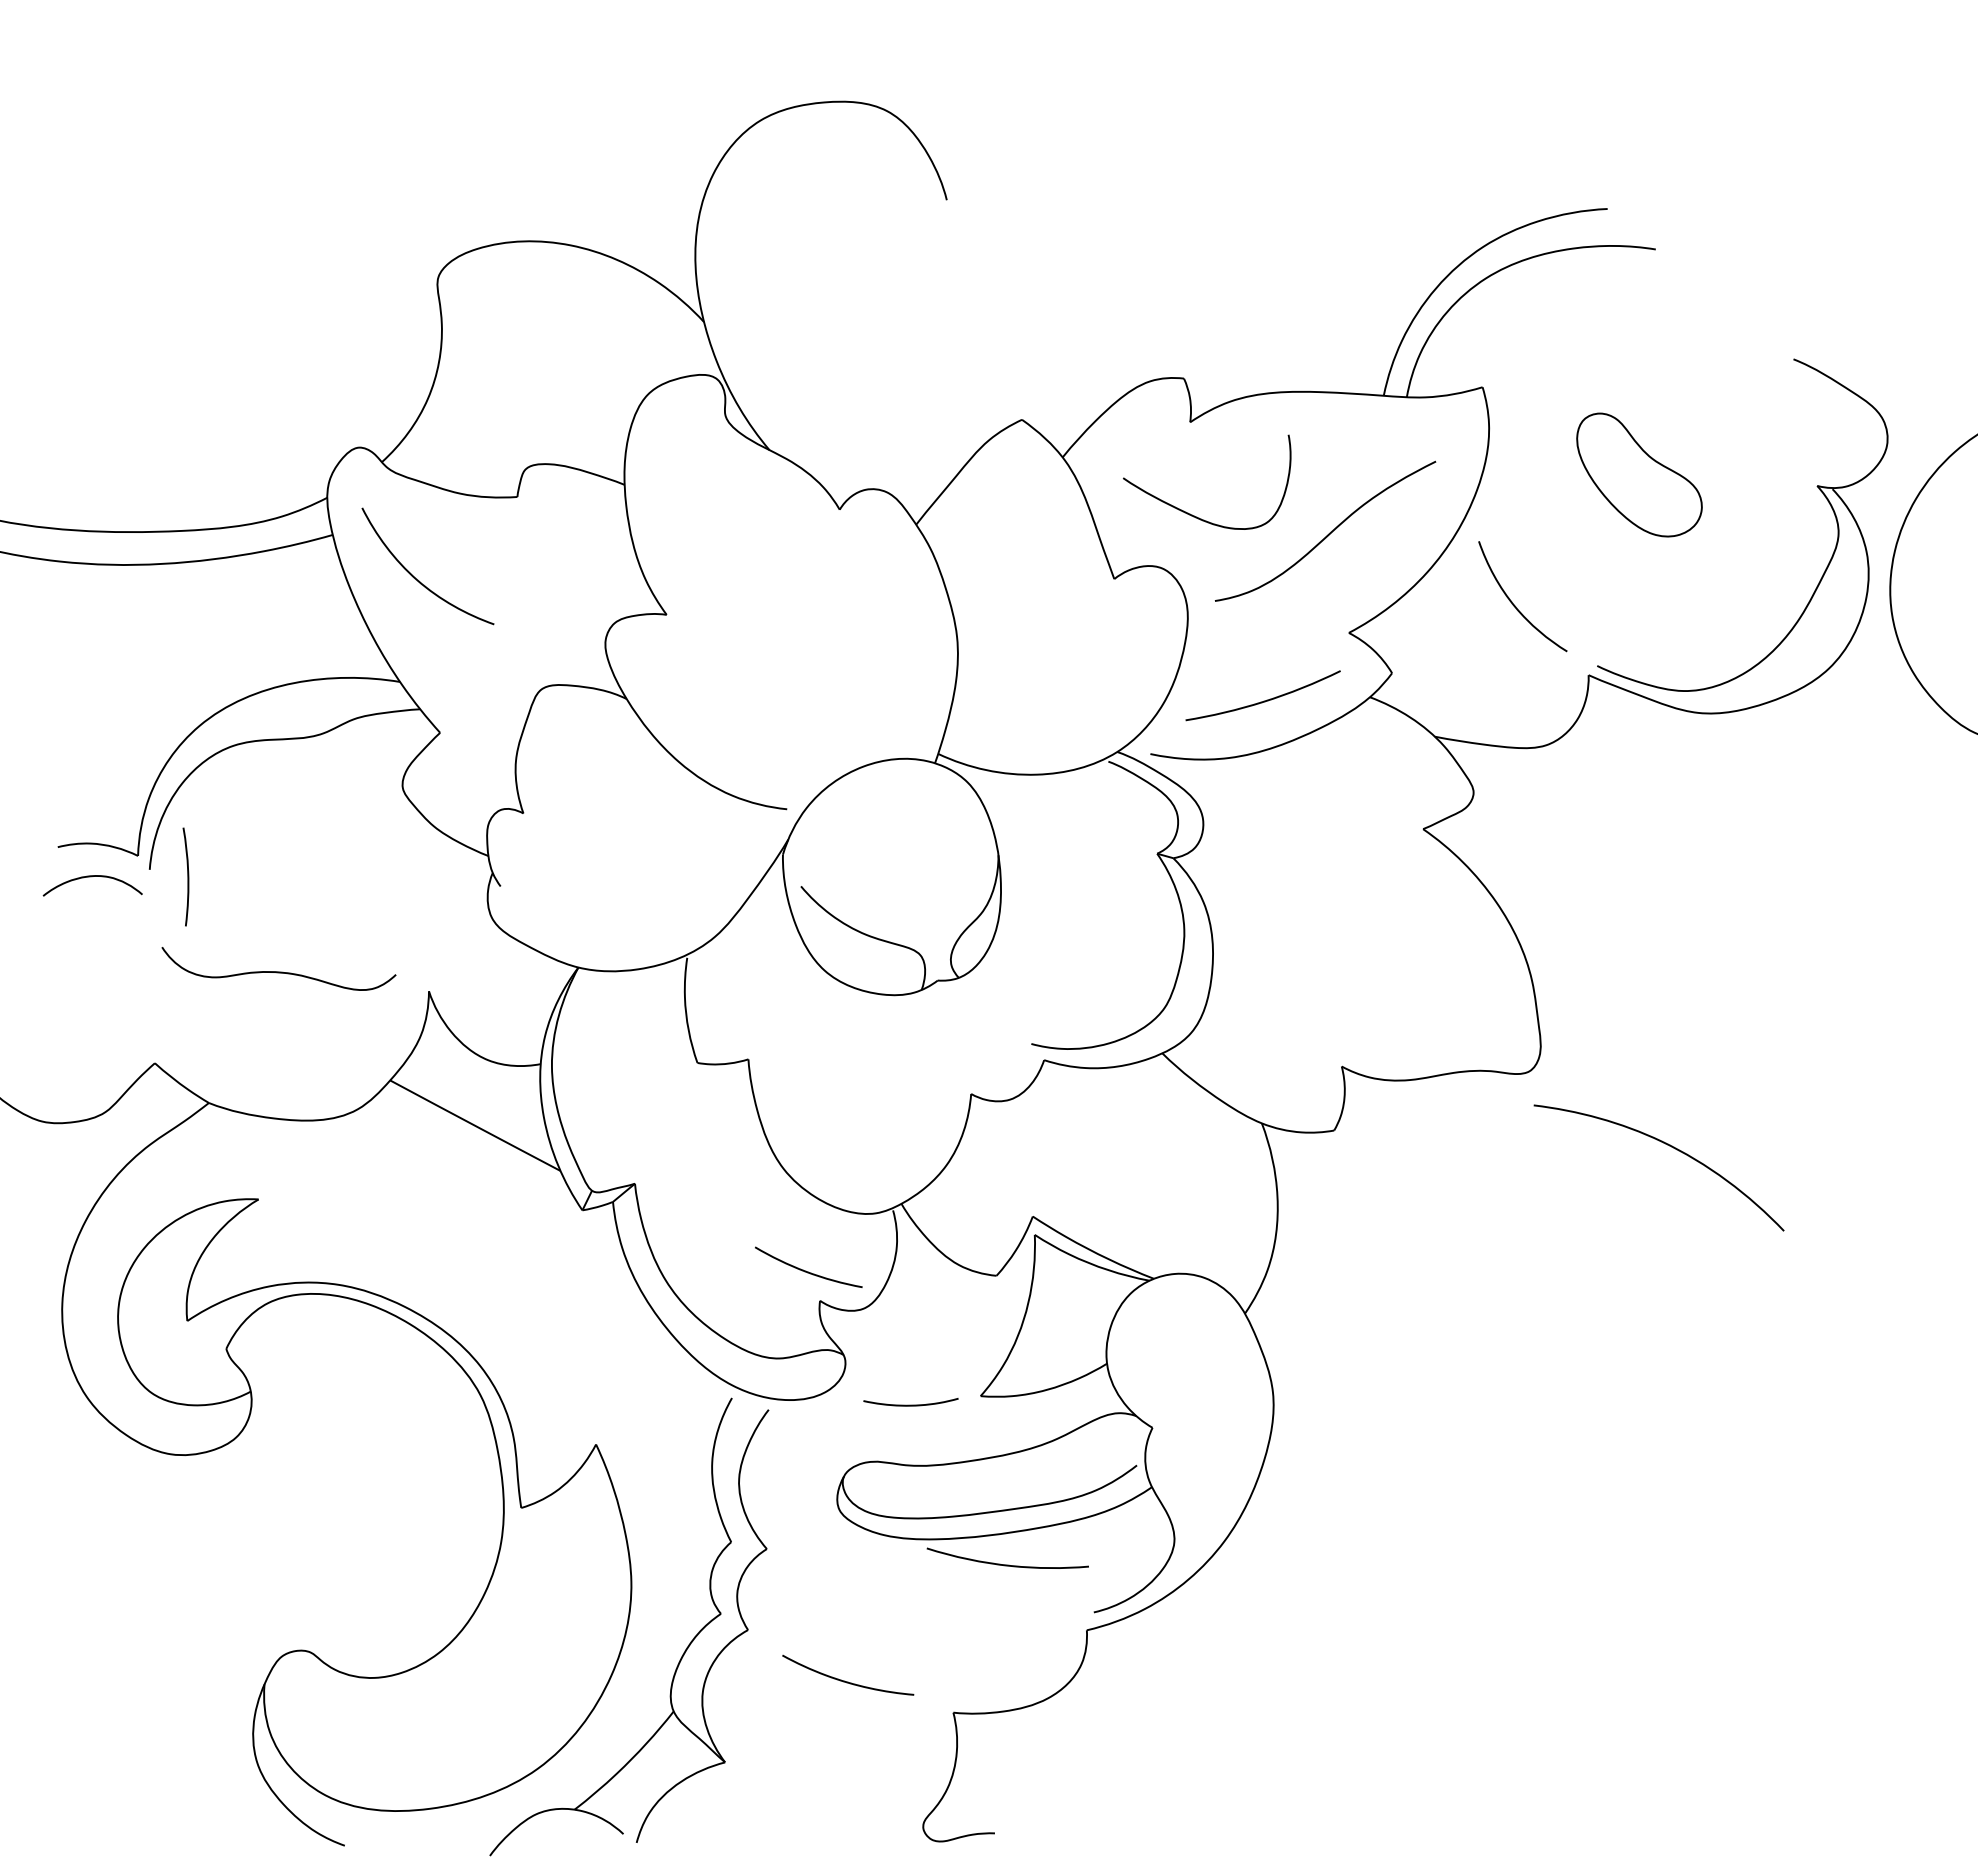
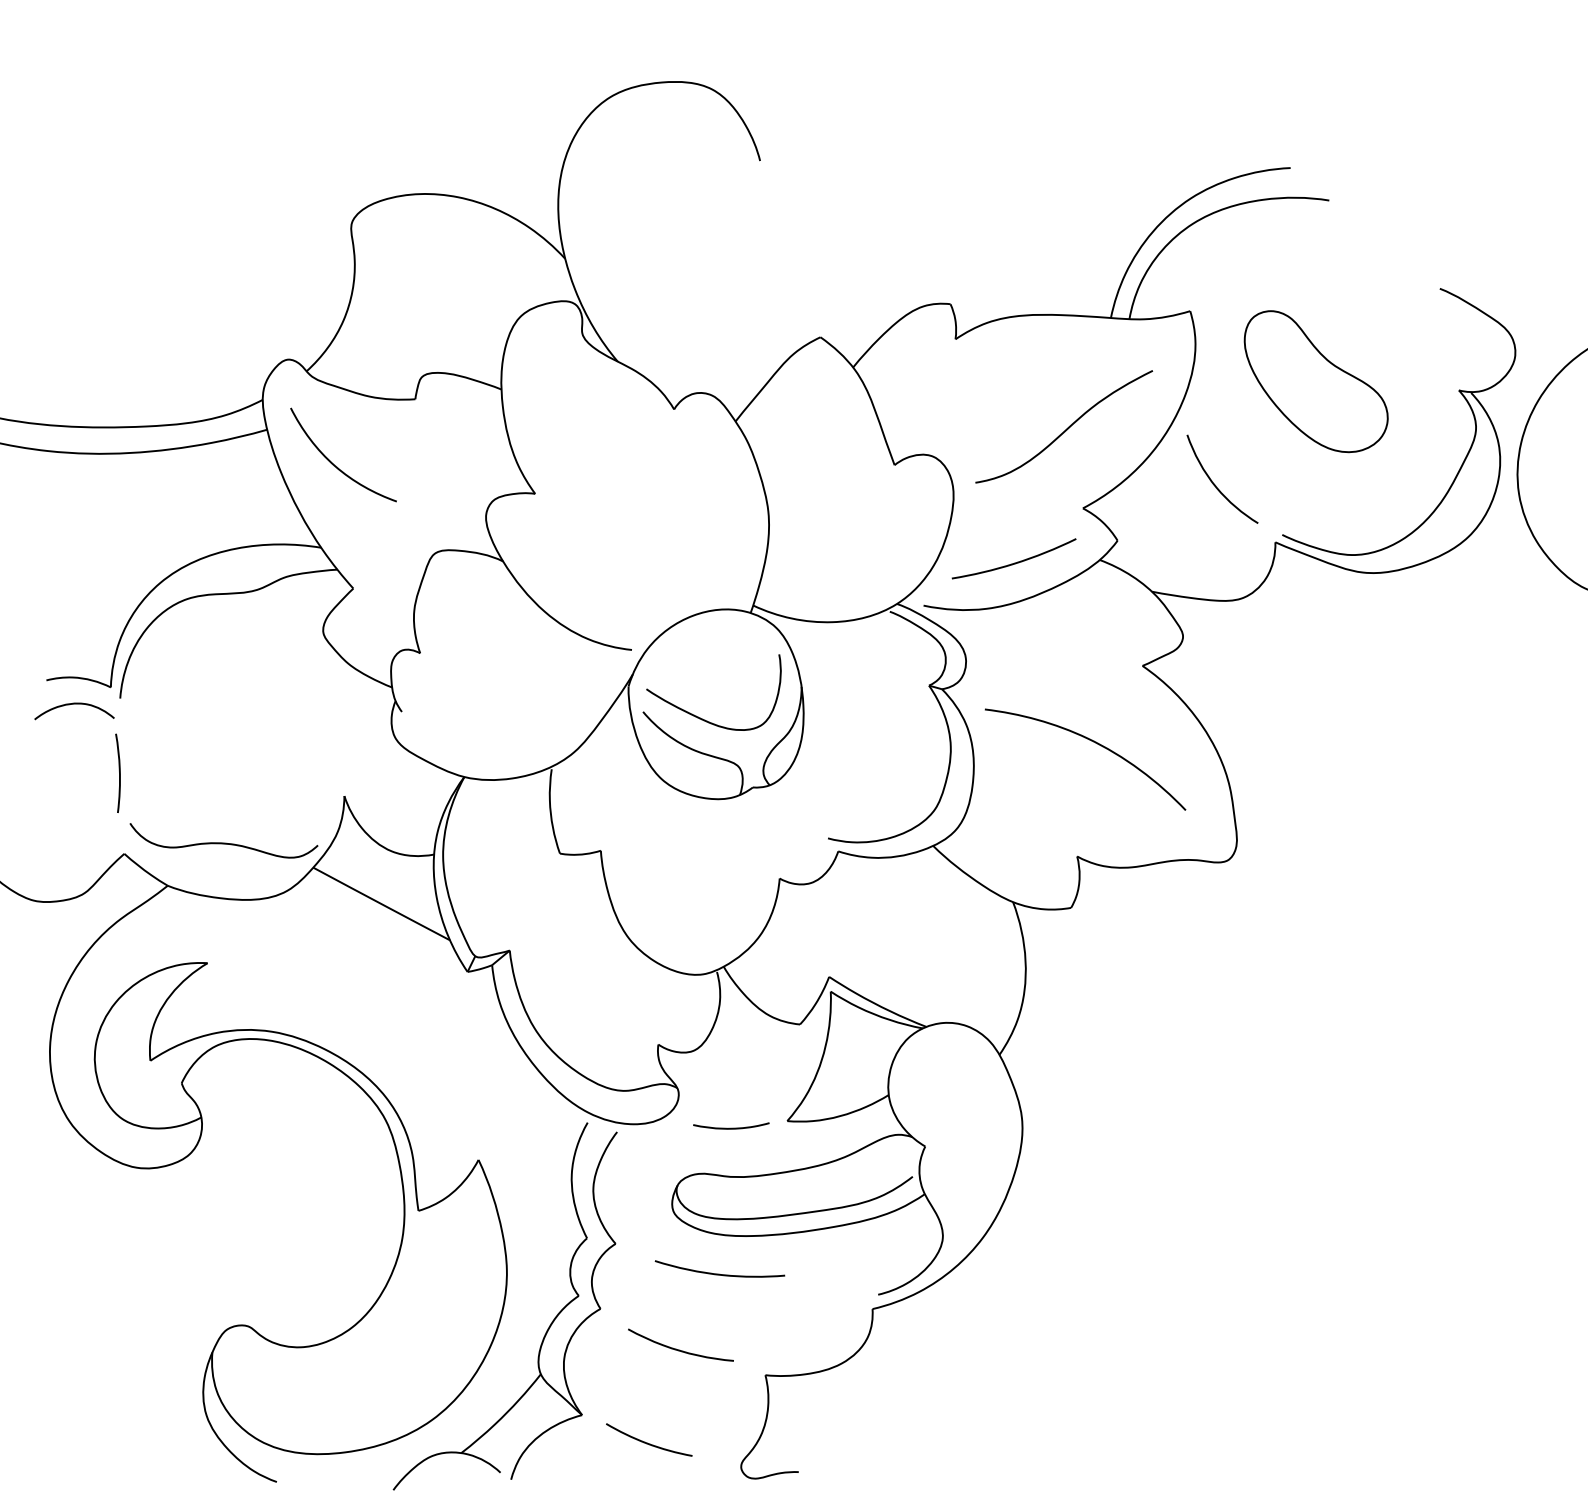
part: (1639, 474) -> (1316, 381), size x1.43
curve: (1190, 513) -> (700, 717), moved
curve: (187, 876) -> (119, 772), moved
curve: (278, 971) -> (223, 842), moved
curve: (1669, 1146) -> (1093, 742), moved
curve: (806, 1270) -> (647, 1442), moved
curve: (1007, 1564) -> (719, 1273), moved

